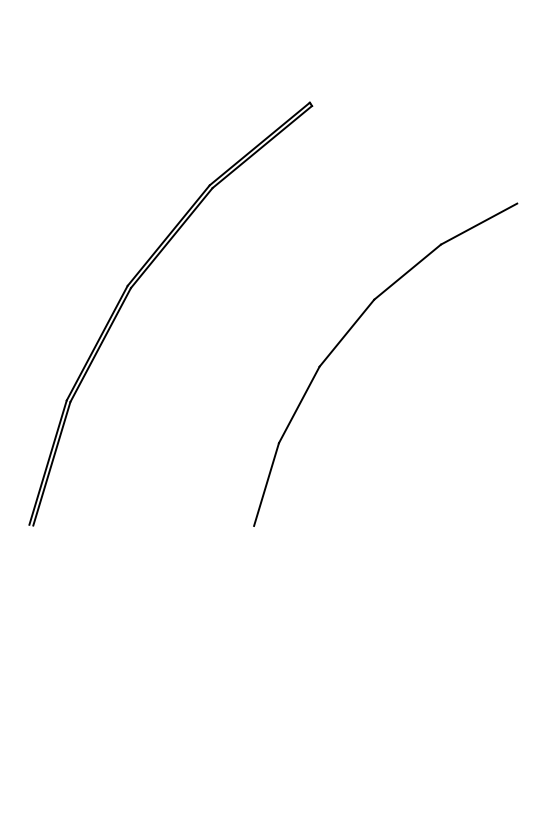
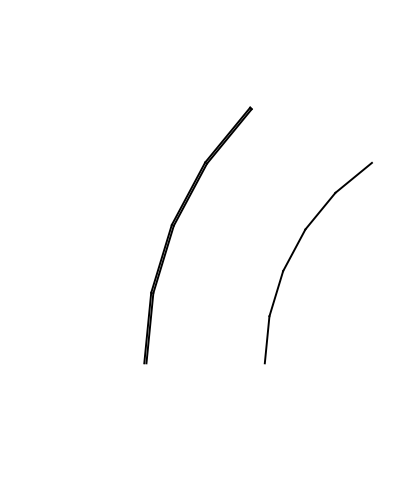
part: (348, 334) -> (295, 250), moved

